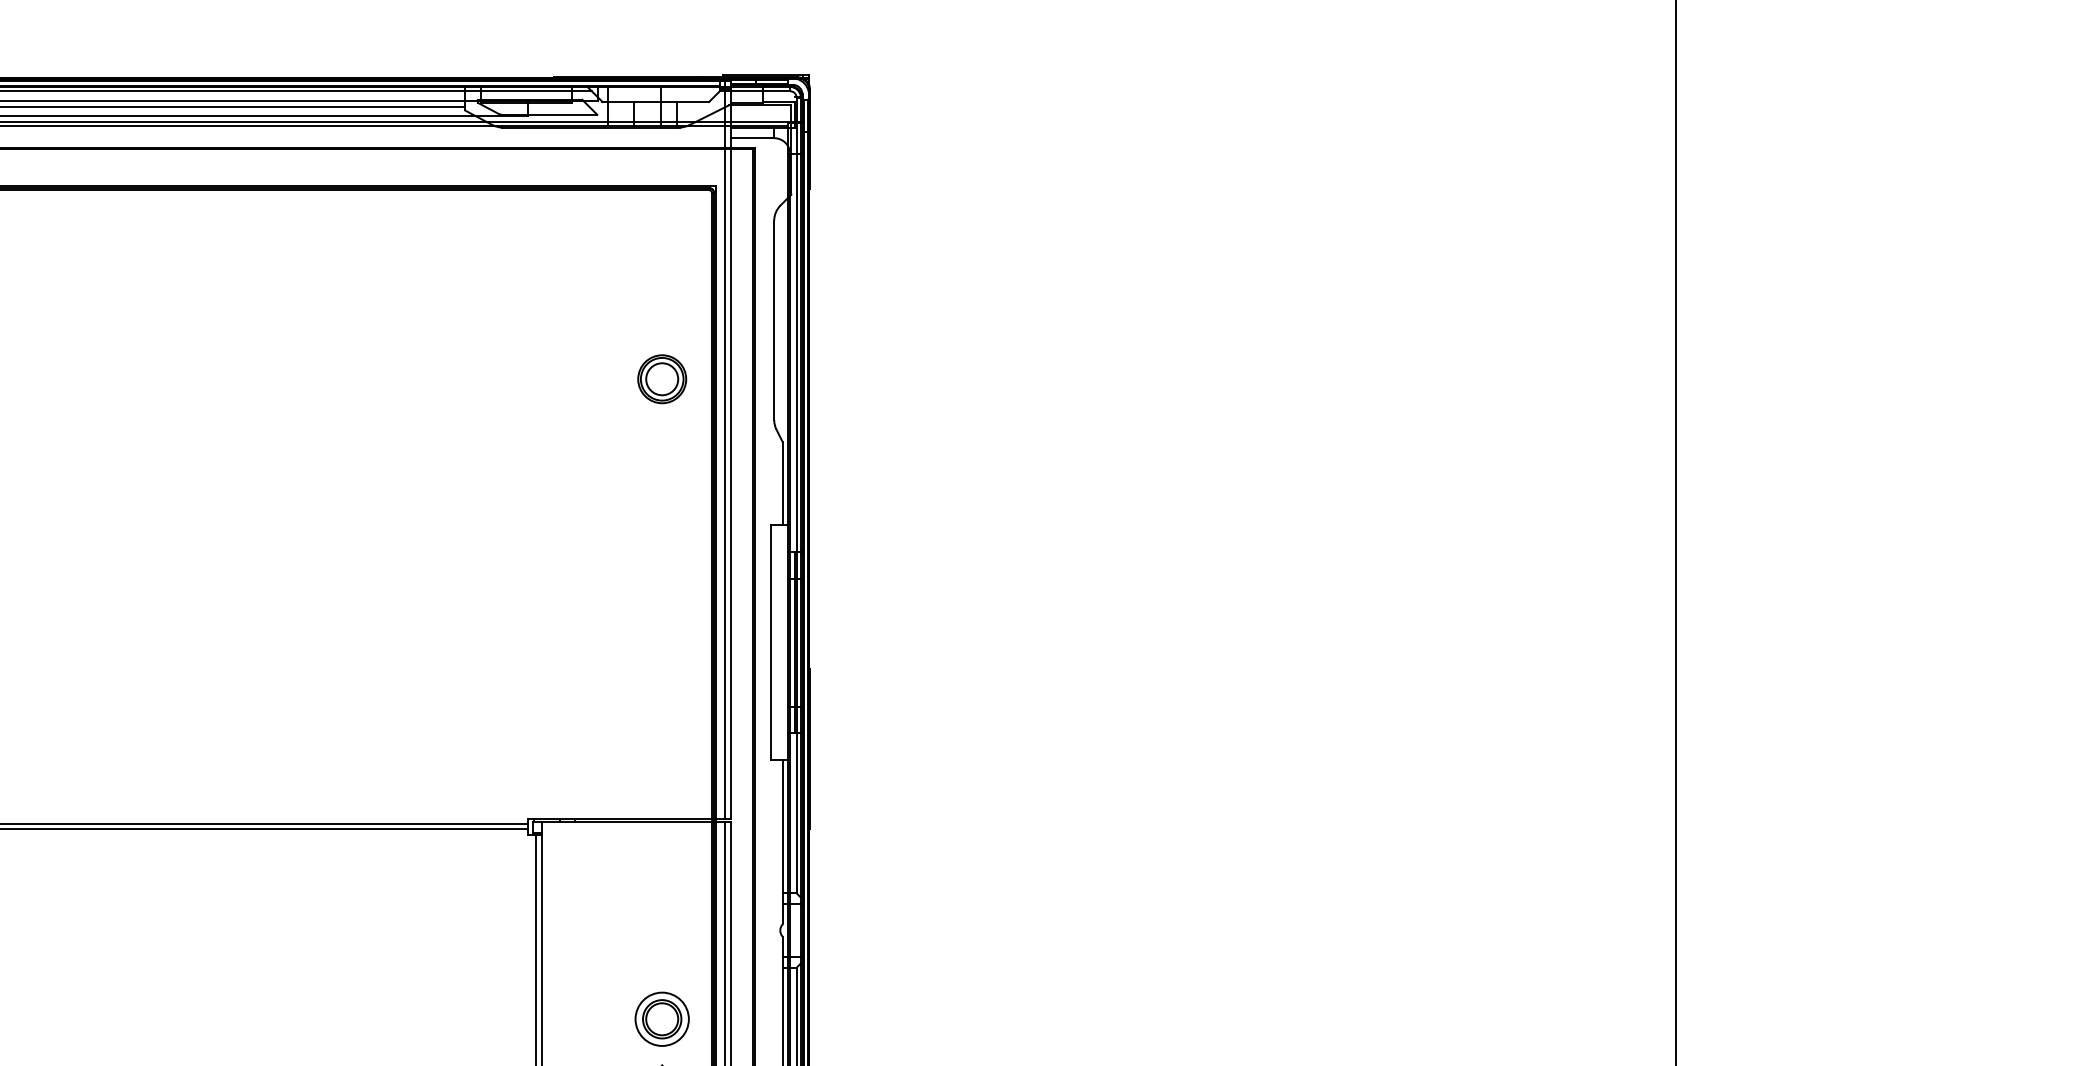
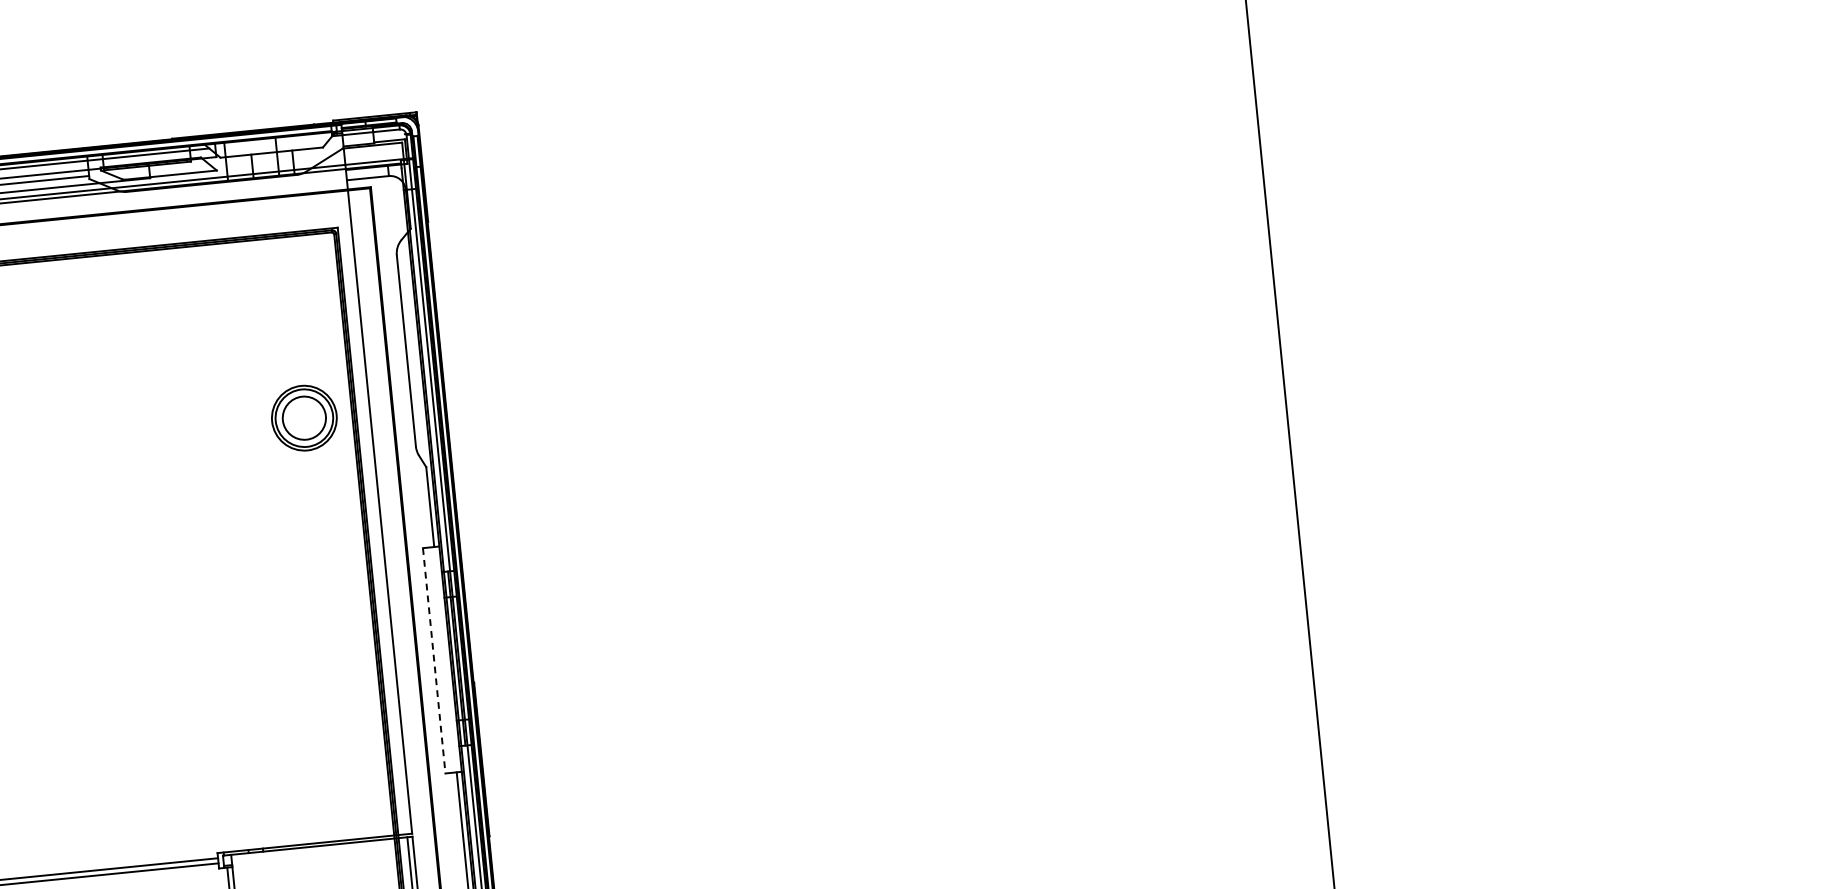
part: (662, 379) -> (304, 418), size x1.4
line: (725, 454) -> (372, 484), removed
line: (771, 643) -> (434, 661), solid -> dashed

